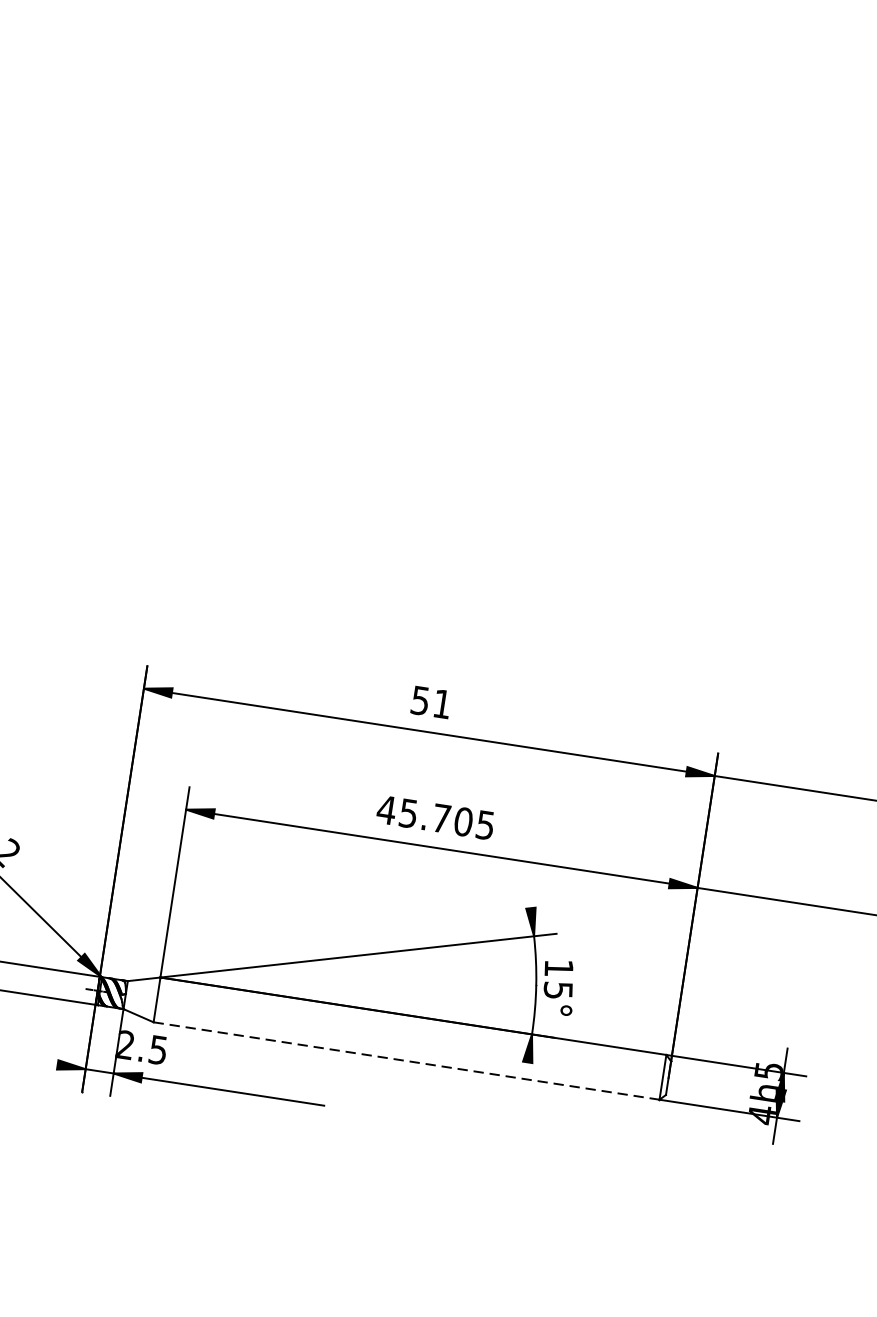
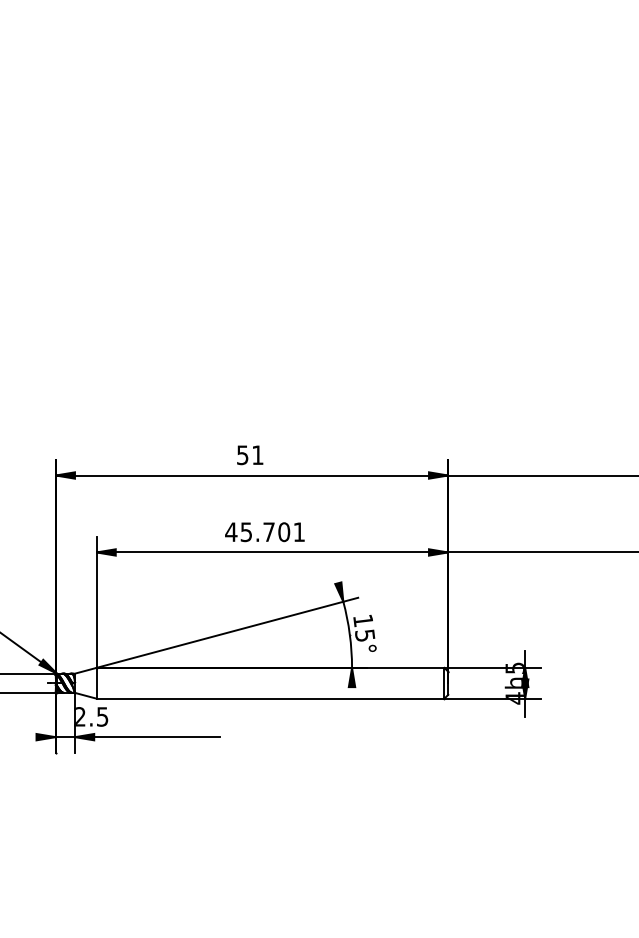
text: (484, 825) -> (298, 532), 45.705 -> 45.701
line: (406, 1060) -> (270, 698), dashed -> solid

